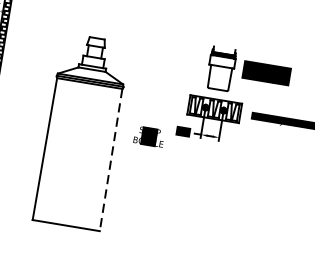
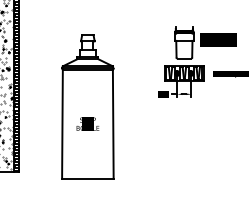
text: (148, 135) -> (87, 123), moved
line: (111, 160) -> (113, 124), dashed -> solid

